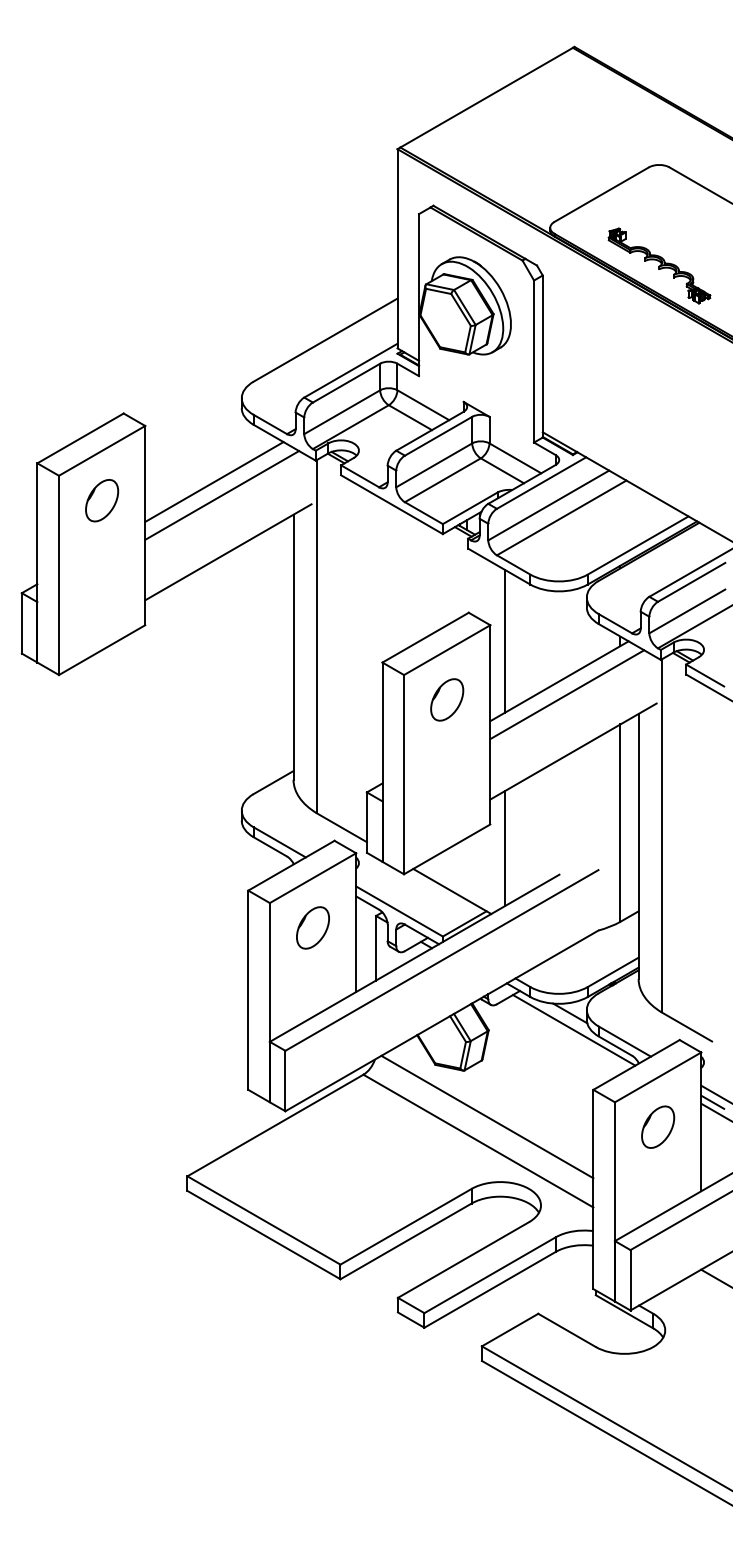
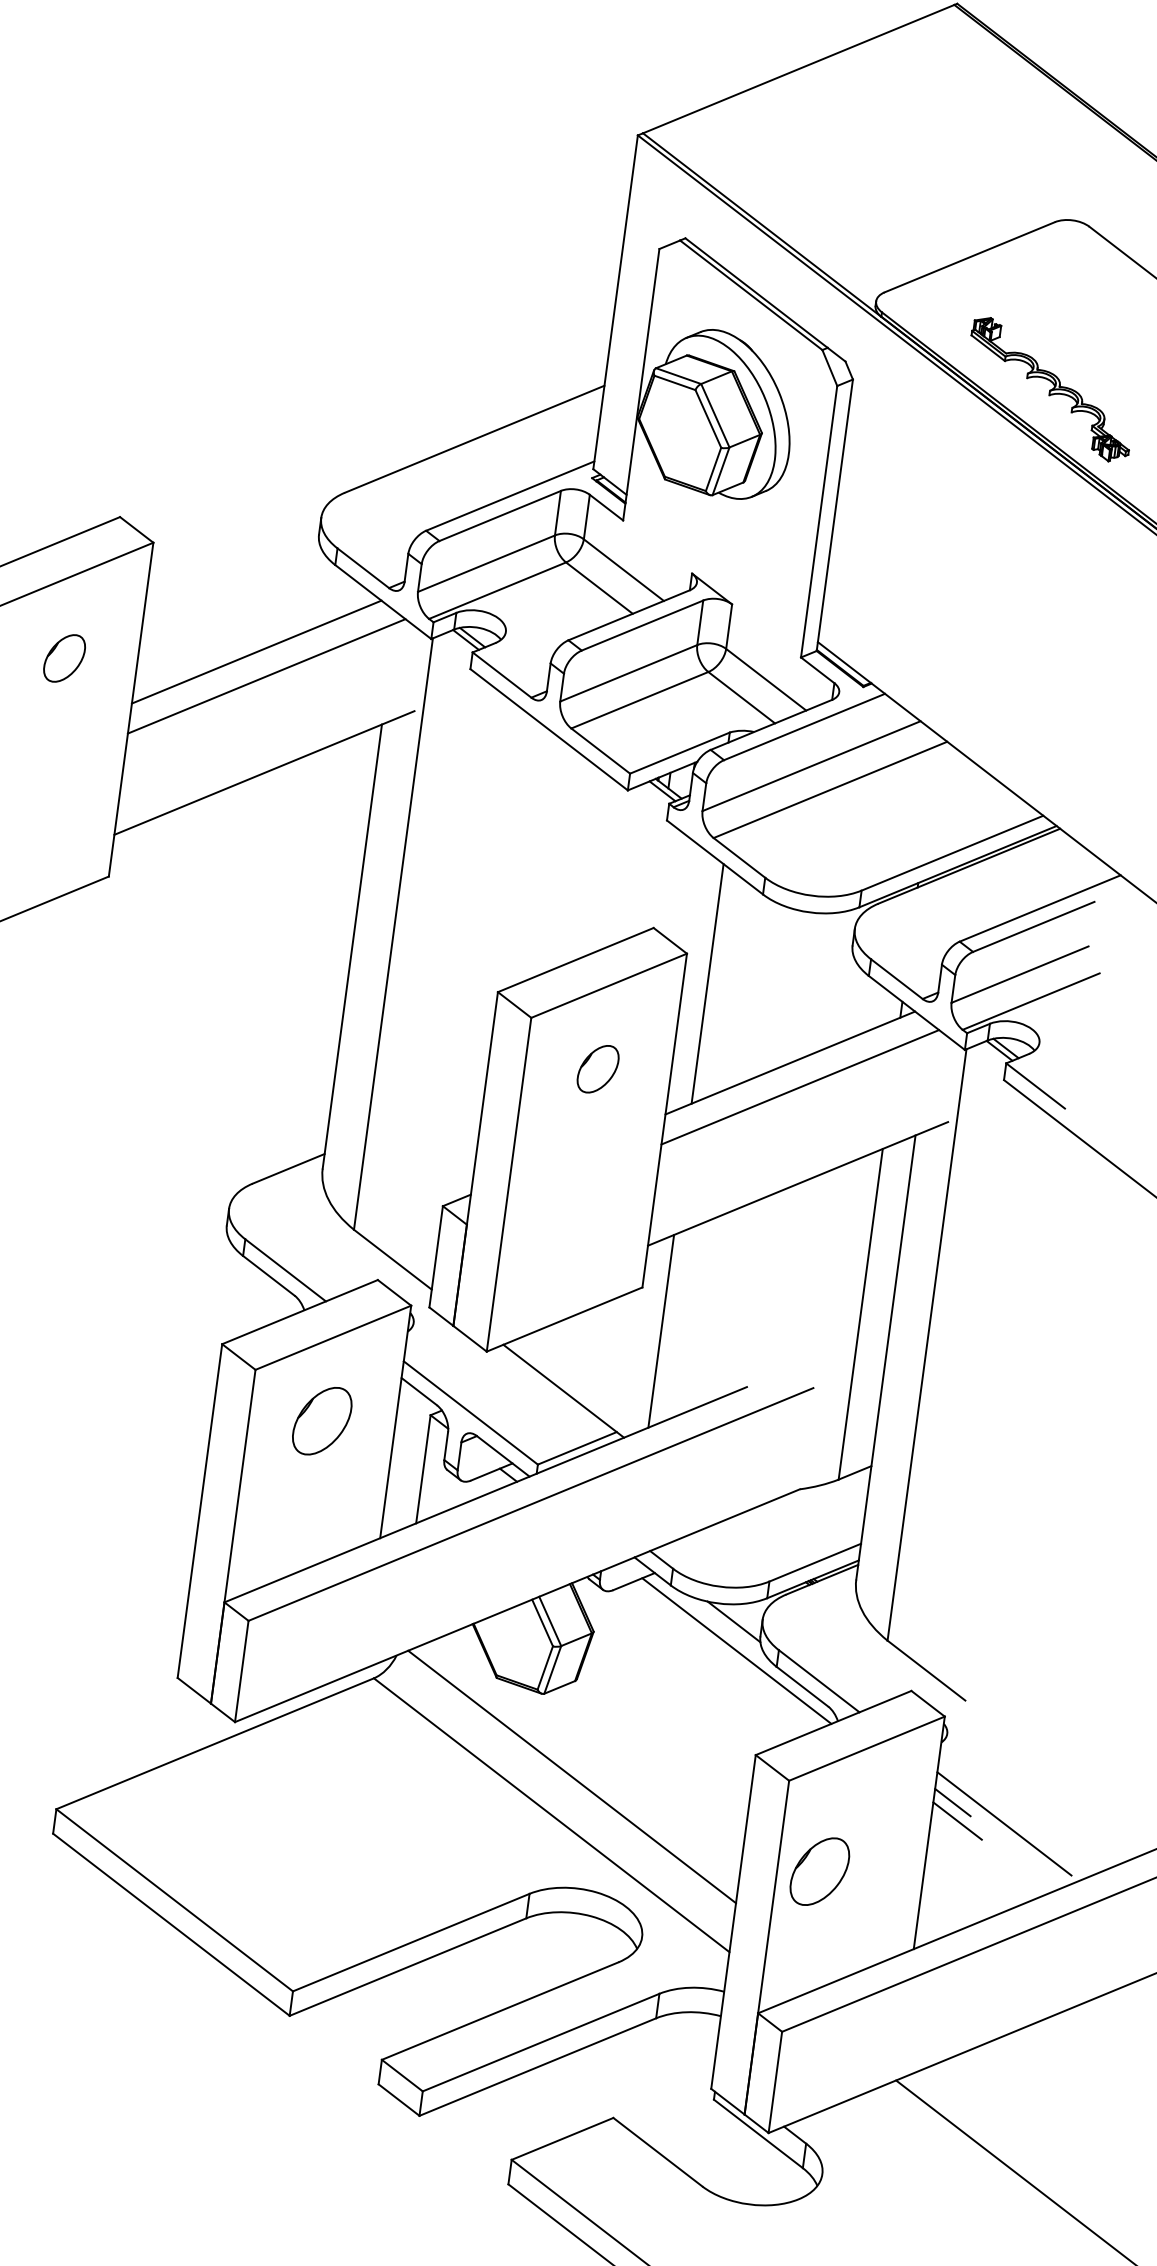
part: (102, 500) -> (65, 658), size x0.7
part: (447, 699) -> (598, 1068), size x0.7
part: (658, 1126) -> (820, 1870), moved

